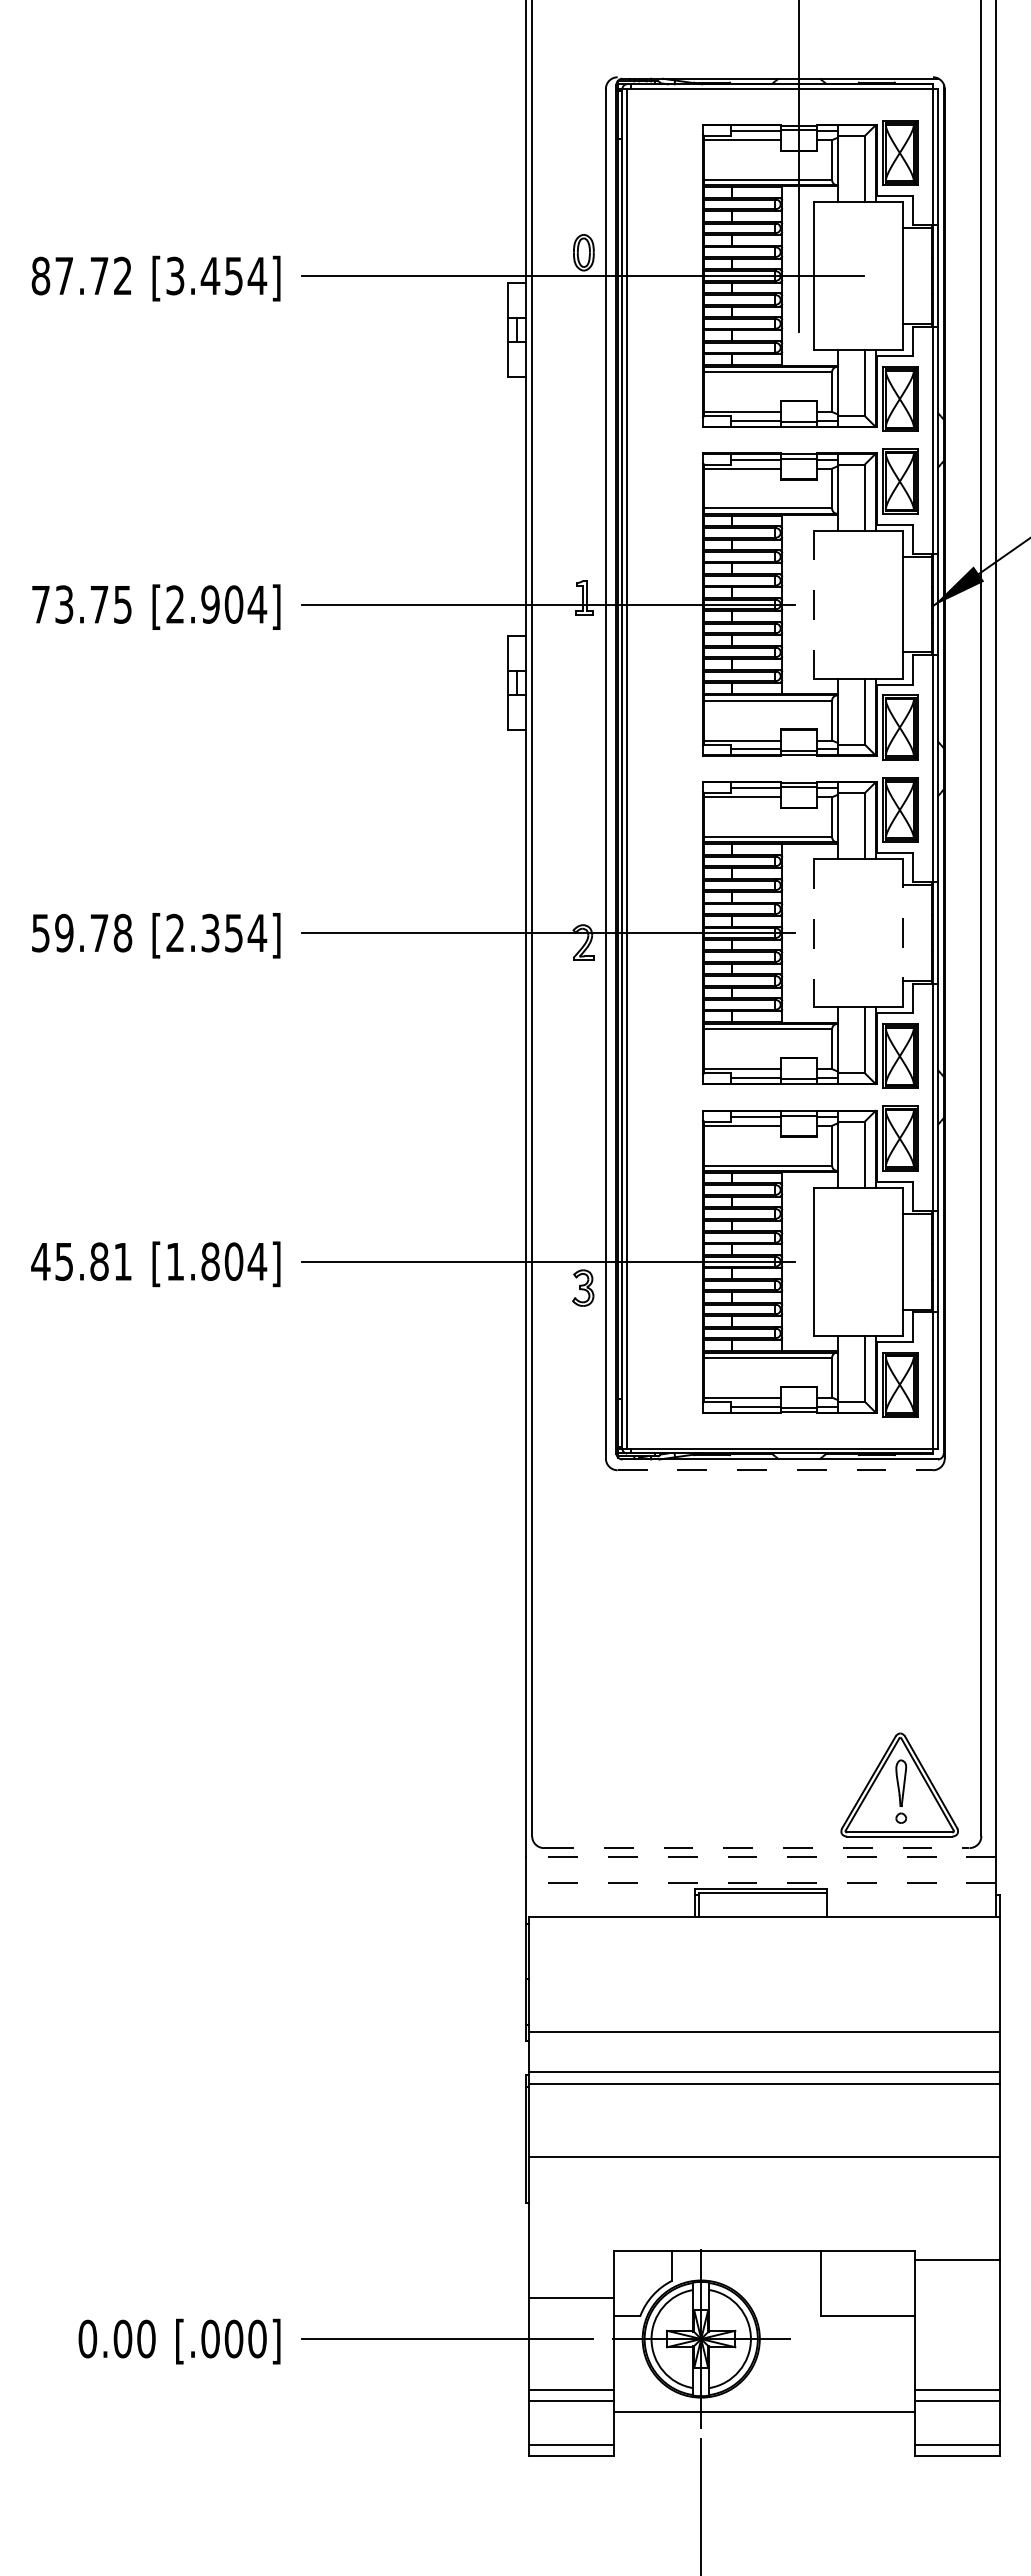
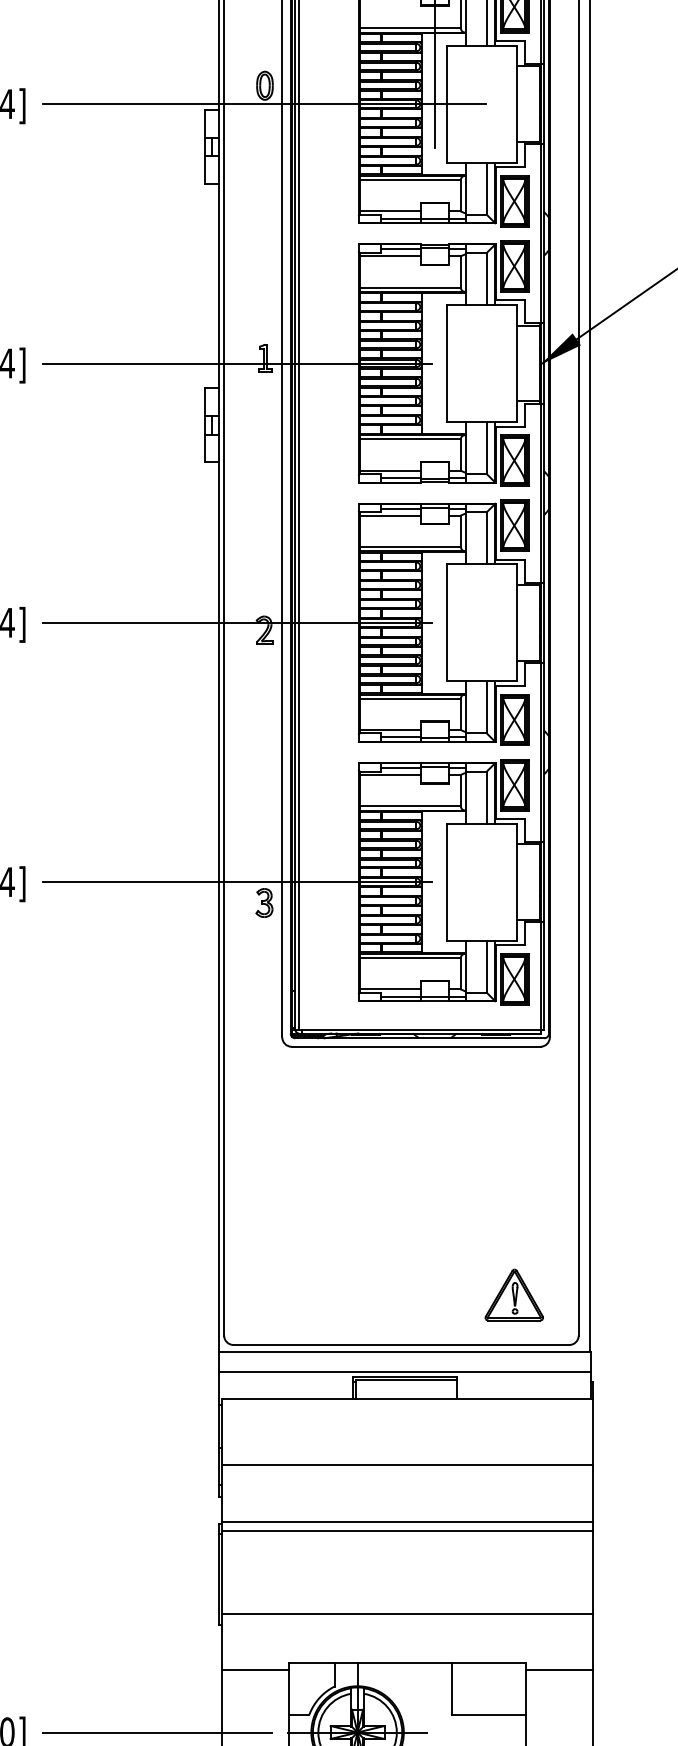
line: (814, 605) -> (446, 364), dashed -> solid
line: (902, 932) -> (516, 622), dashed -> solid
line: (814, 933) -> (446, 623), dashed -> solid
line: (775, 1470) -> (416, 1046), dashed -> solid
part: (899, 1784) -> (514, 1294), size x0.62
line: (756, 1848) -> (401, 1345), dashed -> solid
line: (760, 1856) -> (404, 1351), dashed -> solid
line: (760, 1882) -> (404, 1372), dashed -> solid
line: (764, 2032) -> (407, 1465), moved
line: (764, 2156) -> (407, 1613), moved
line: (571, 2298) -> (255, 1670), moved

